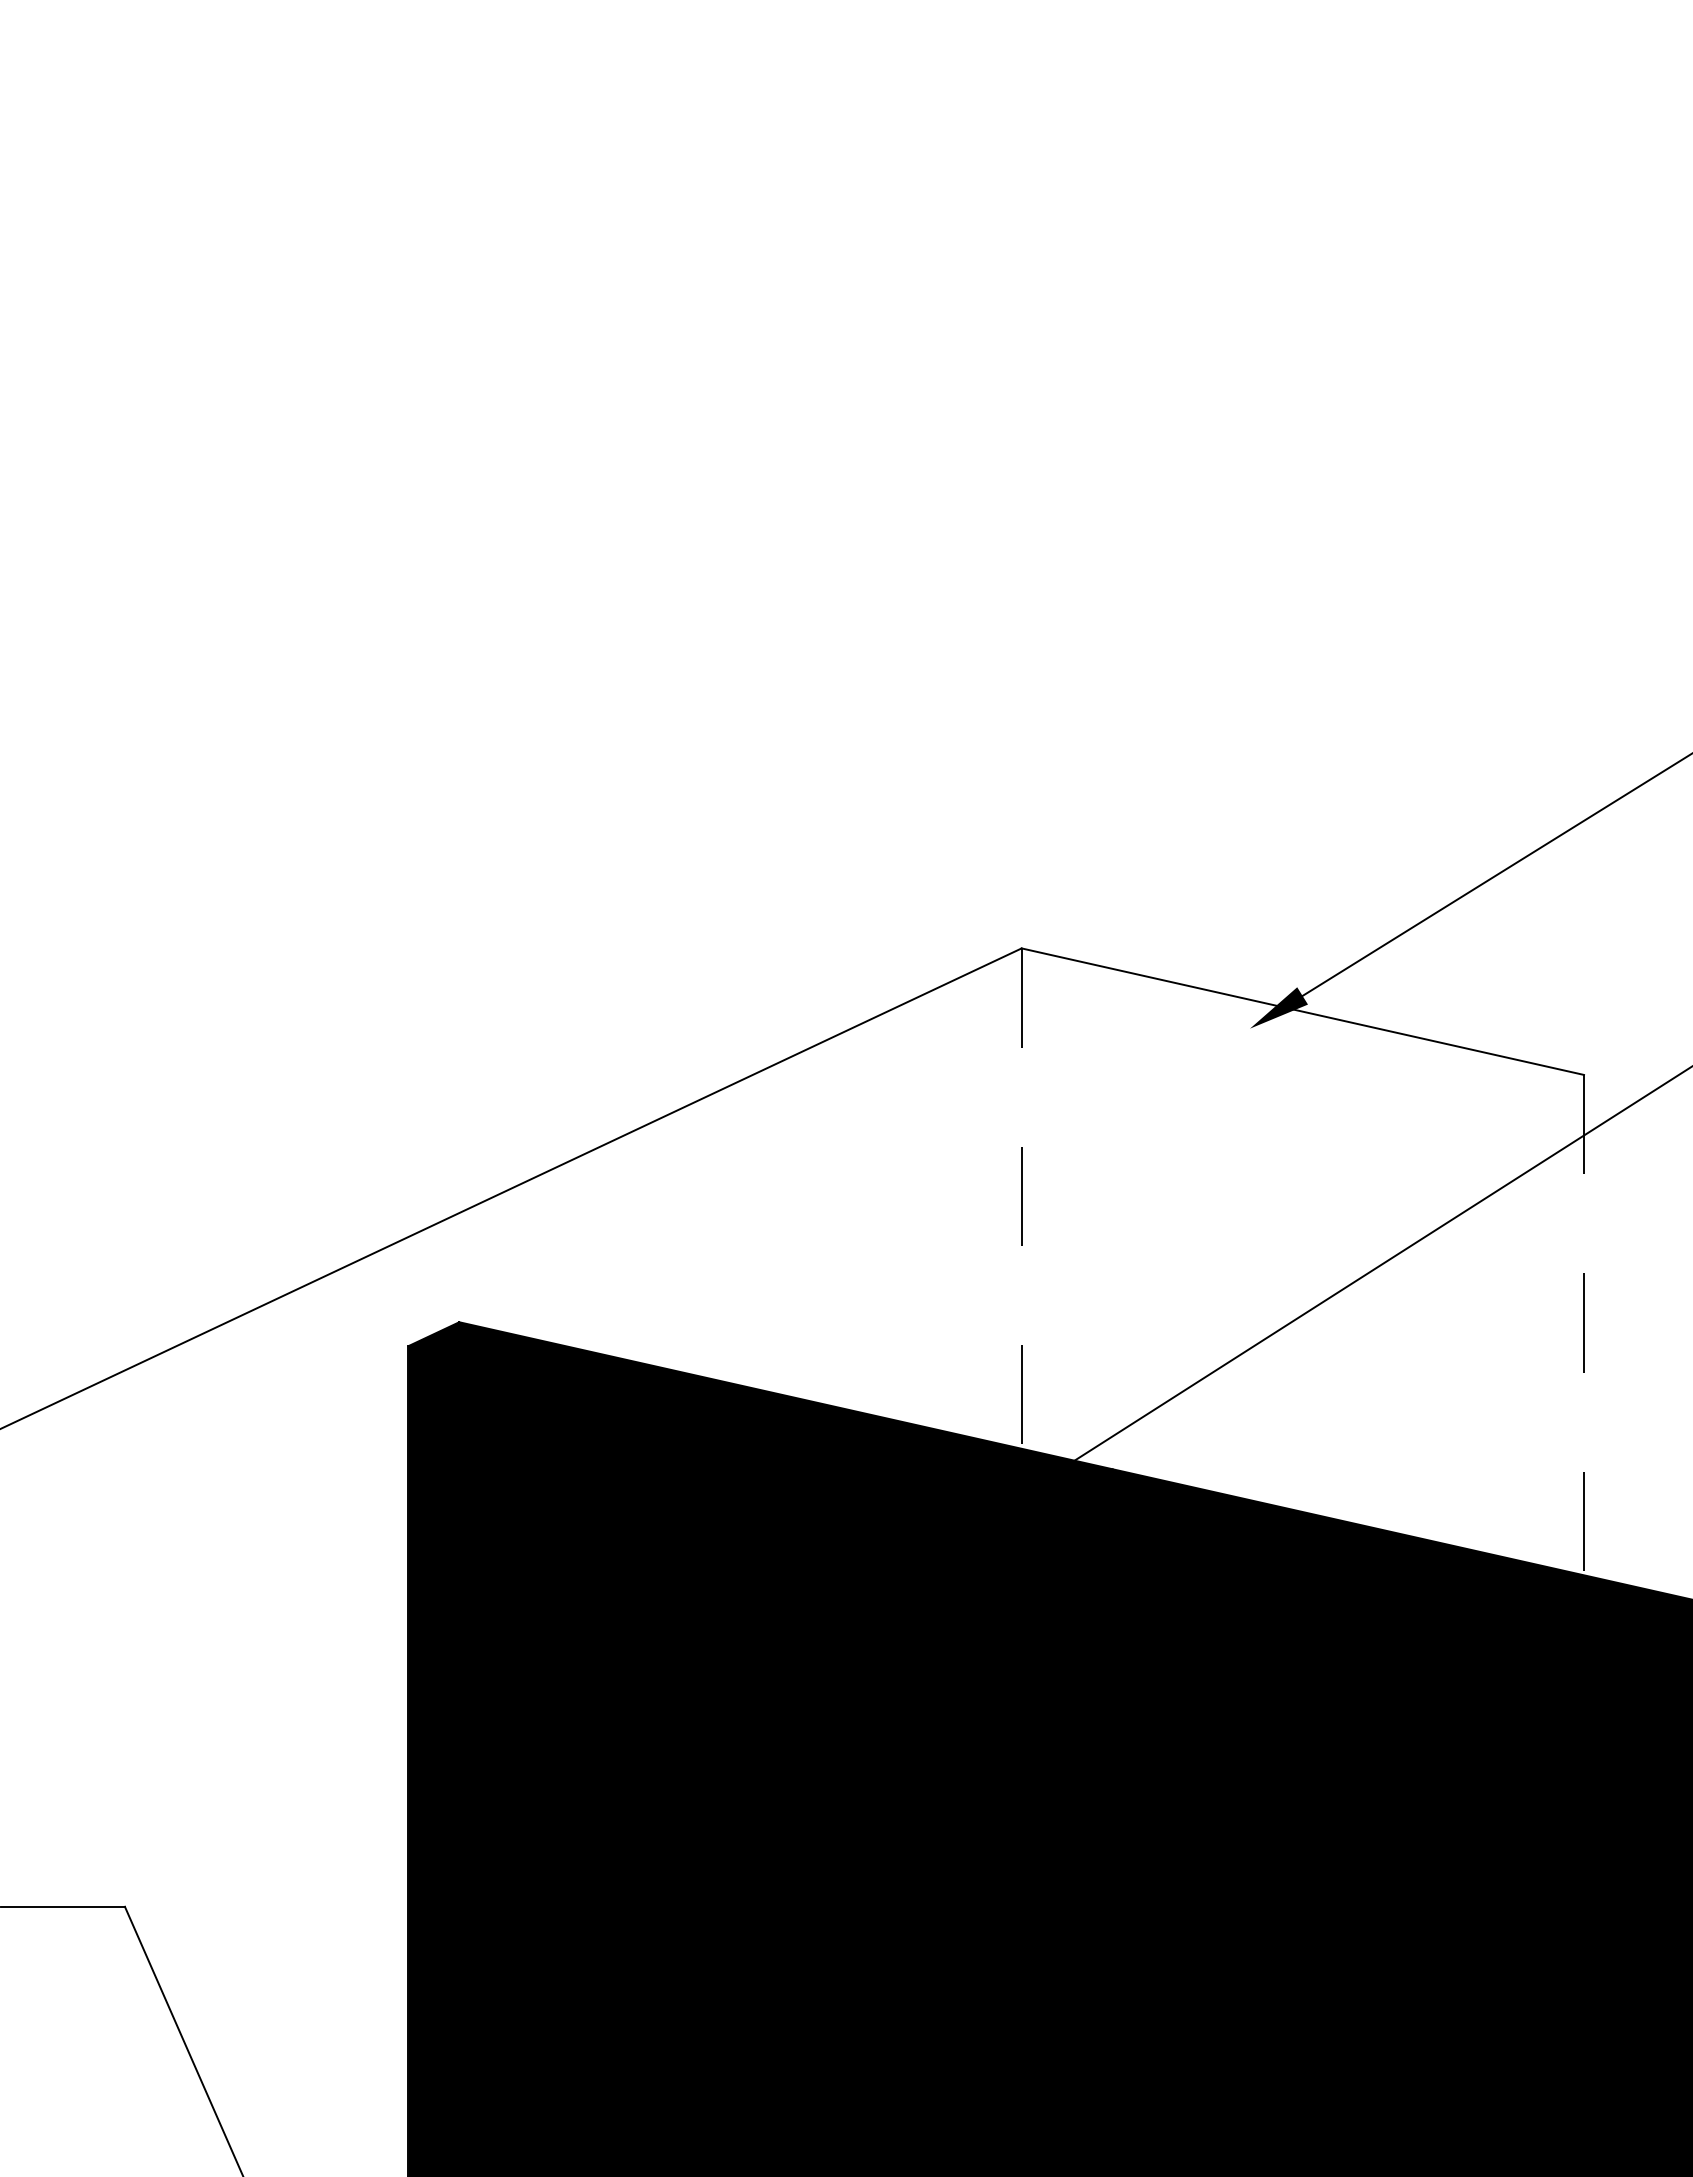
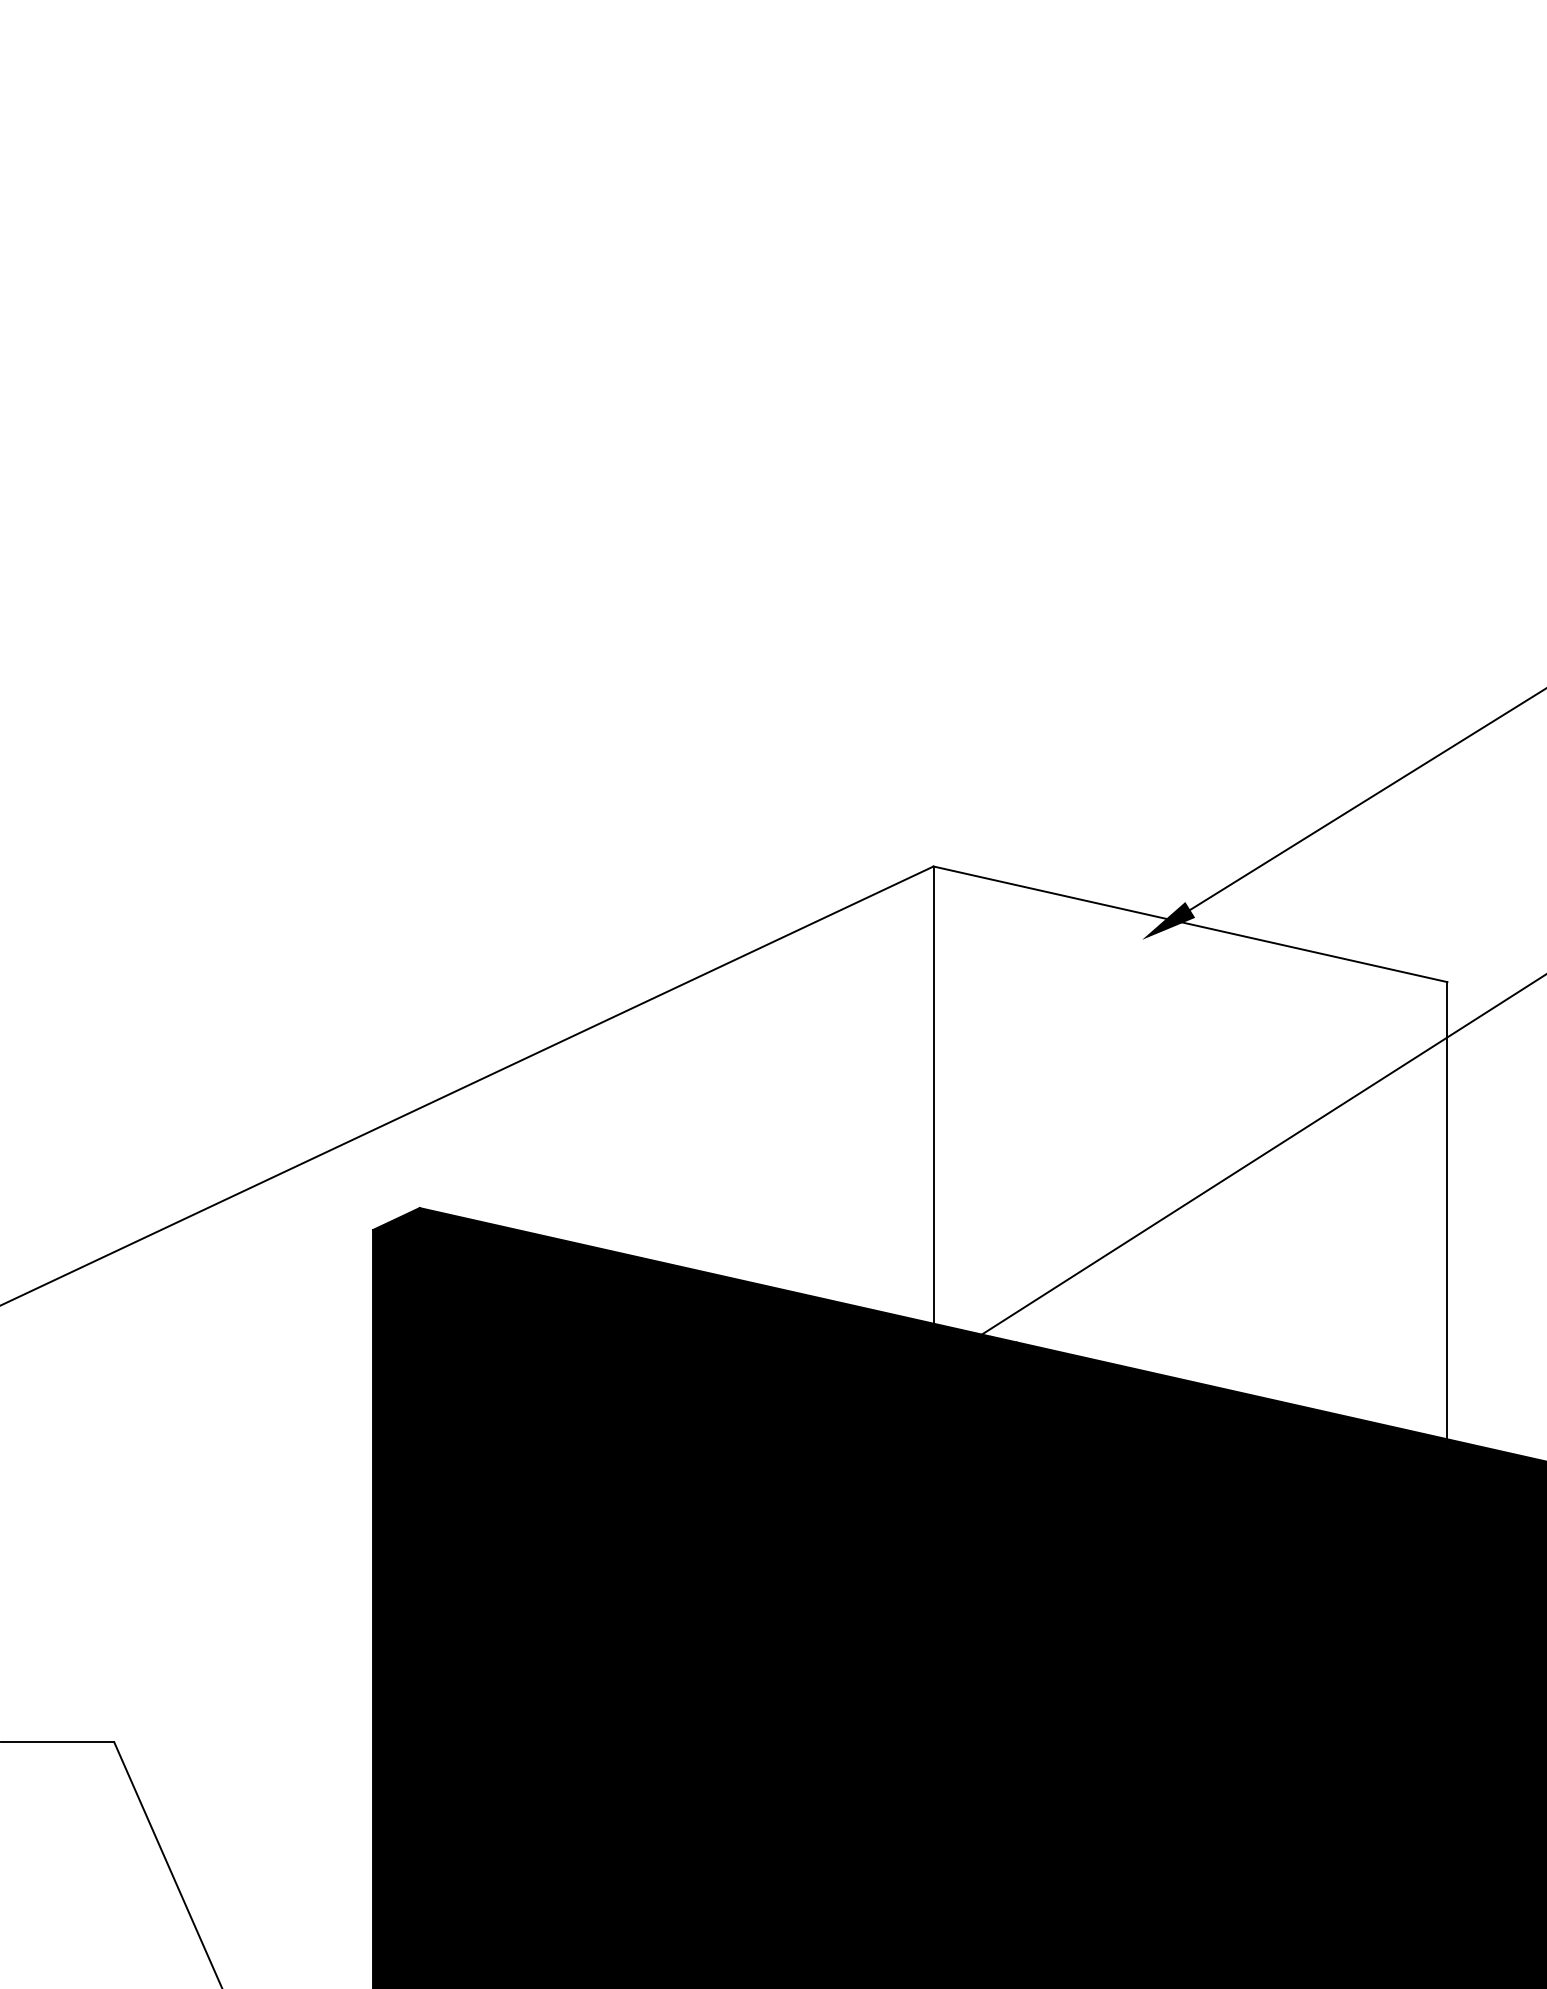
line: (1021, 1199) -> (933, 1095), dashed -> solid
line: (1584, 1325) -> (1447, 1211), dashed -> solid

